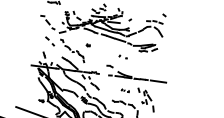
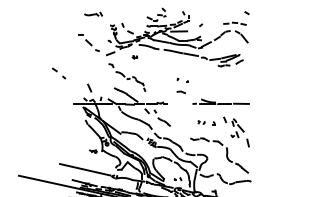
part: (50, 41) -> (59, 73), moved
part: (87, 45) -> (134, 57), moved
part: (123, 56) -> (182, 79), moved
part: (137, 76) -> (220, 101), size x0.7
part: (125, 90) -> (206, 122), size x1.6

